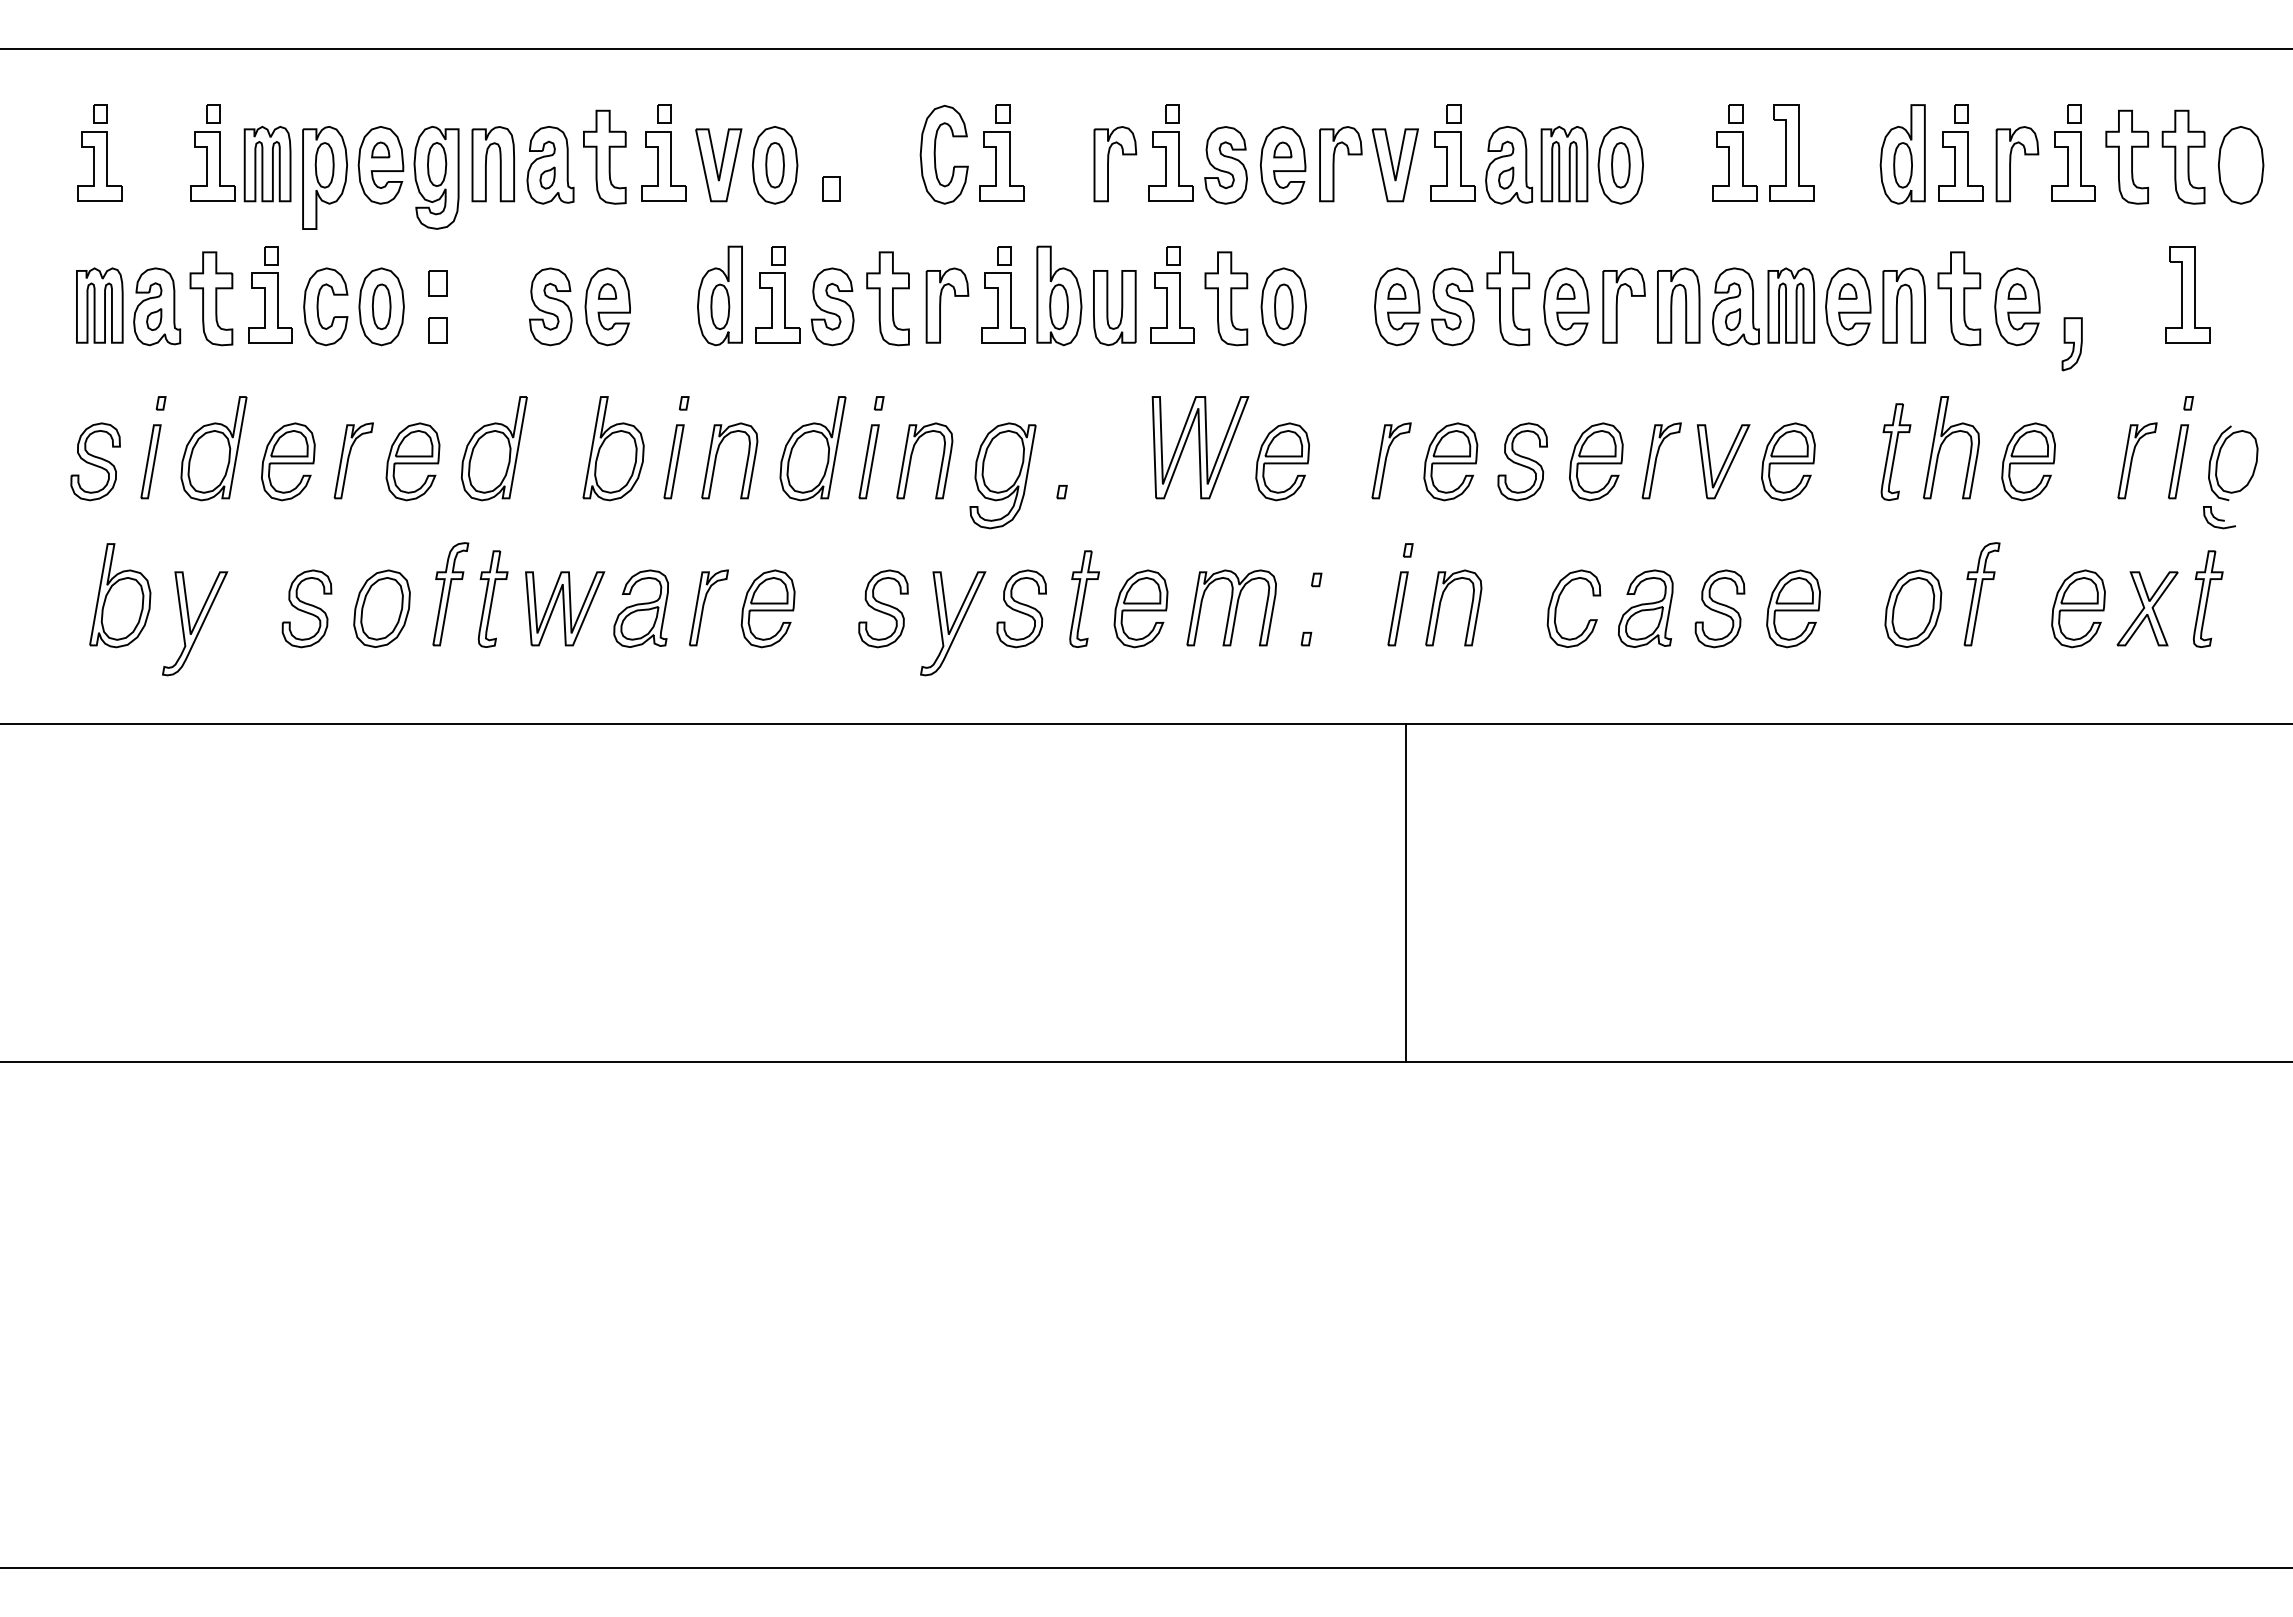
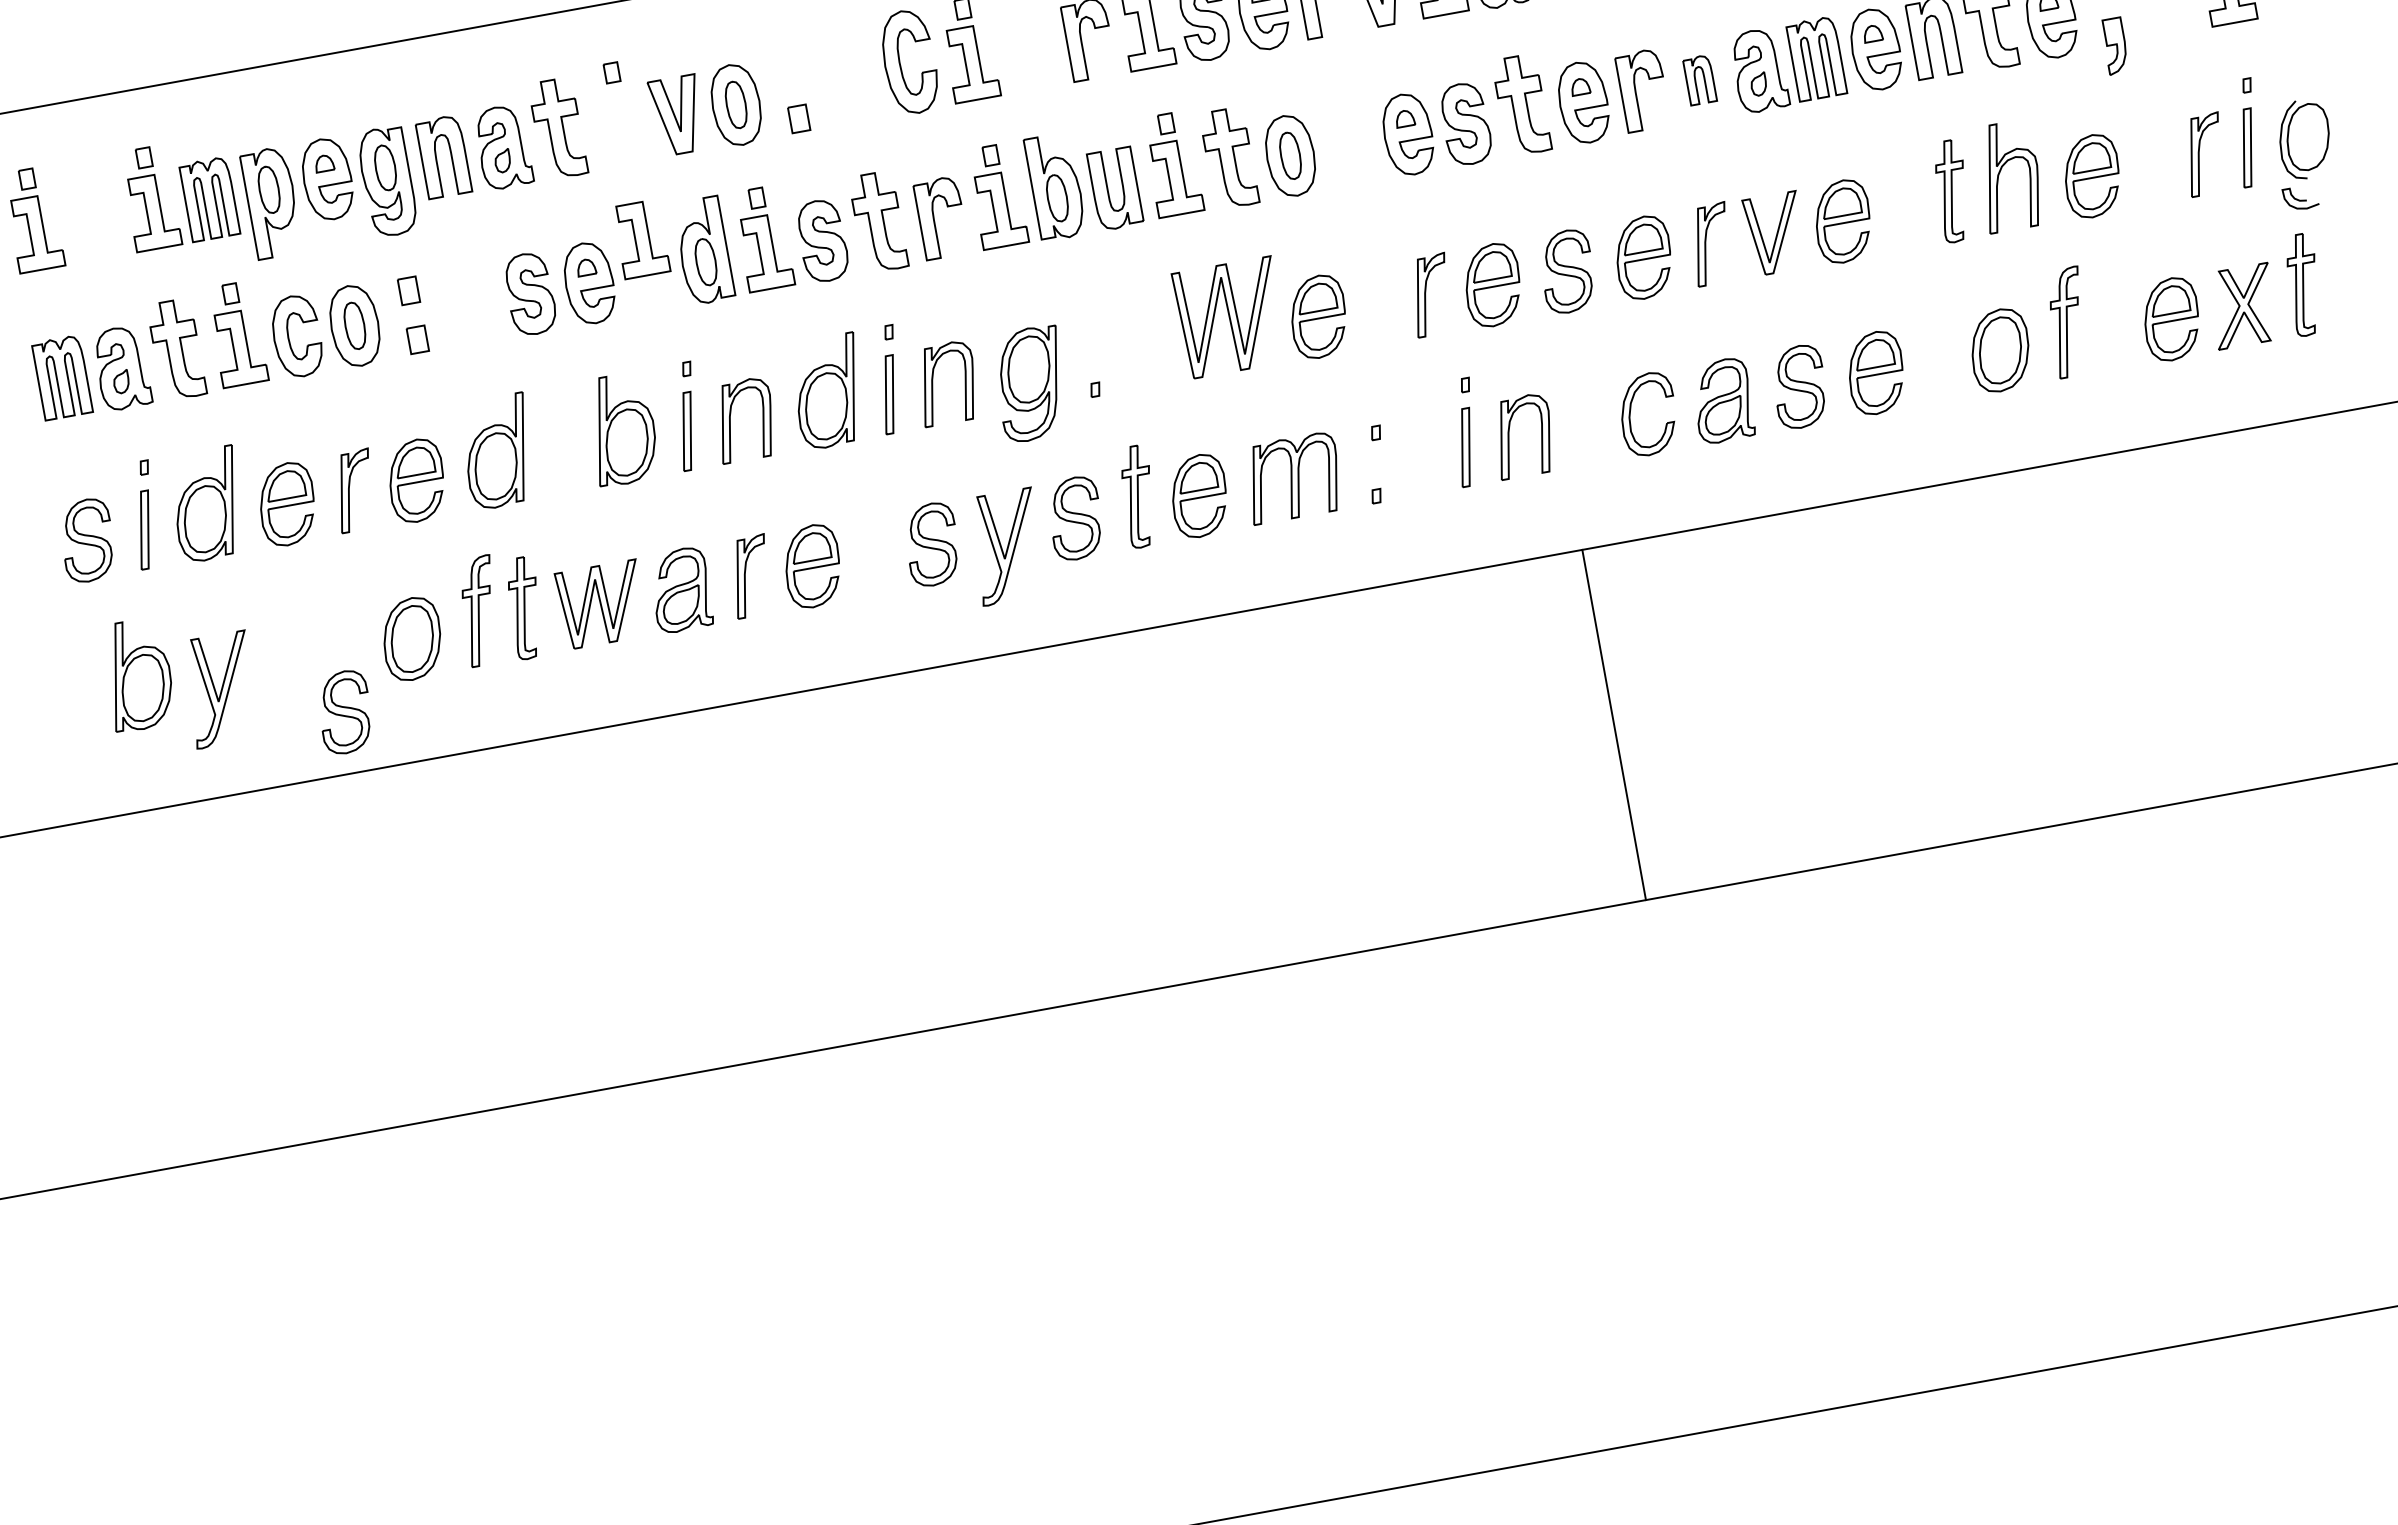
part: (663, 166) -> (641, 239), moved
part: (1678, 305) -> (1699, 80), size x0.6
part: (306, 608) -> (344, 712), moved
line: (1406, 892) -> (1614, 724), moved

